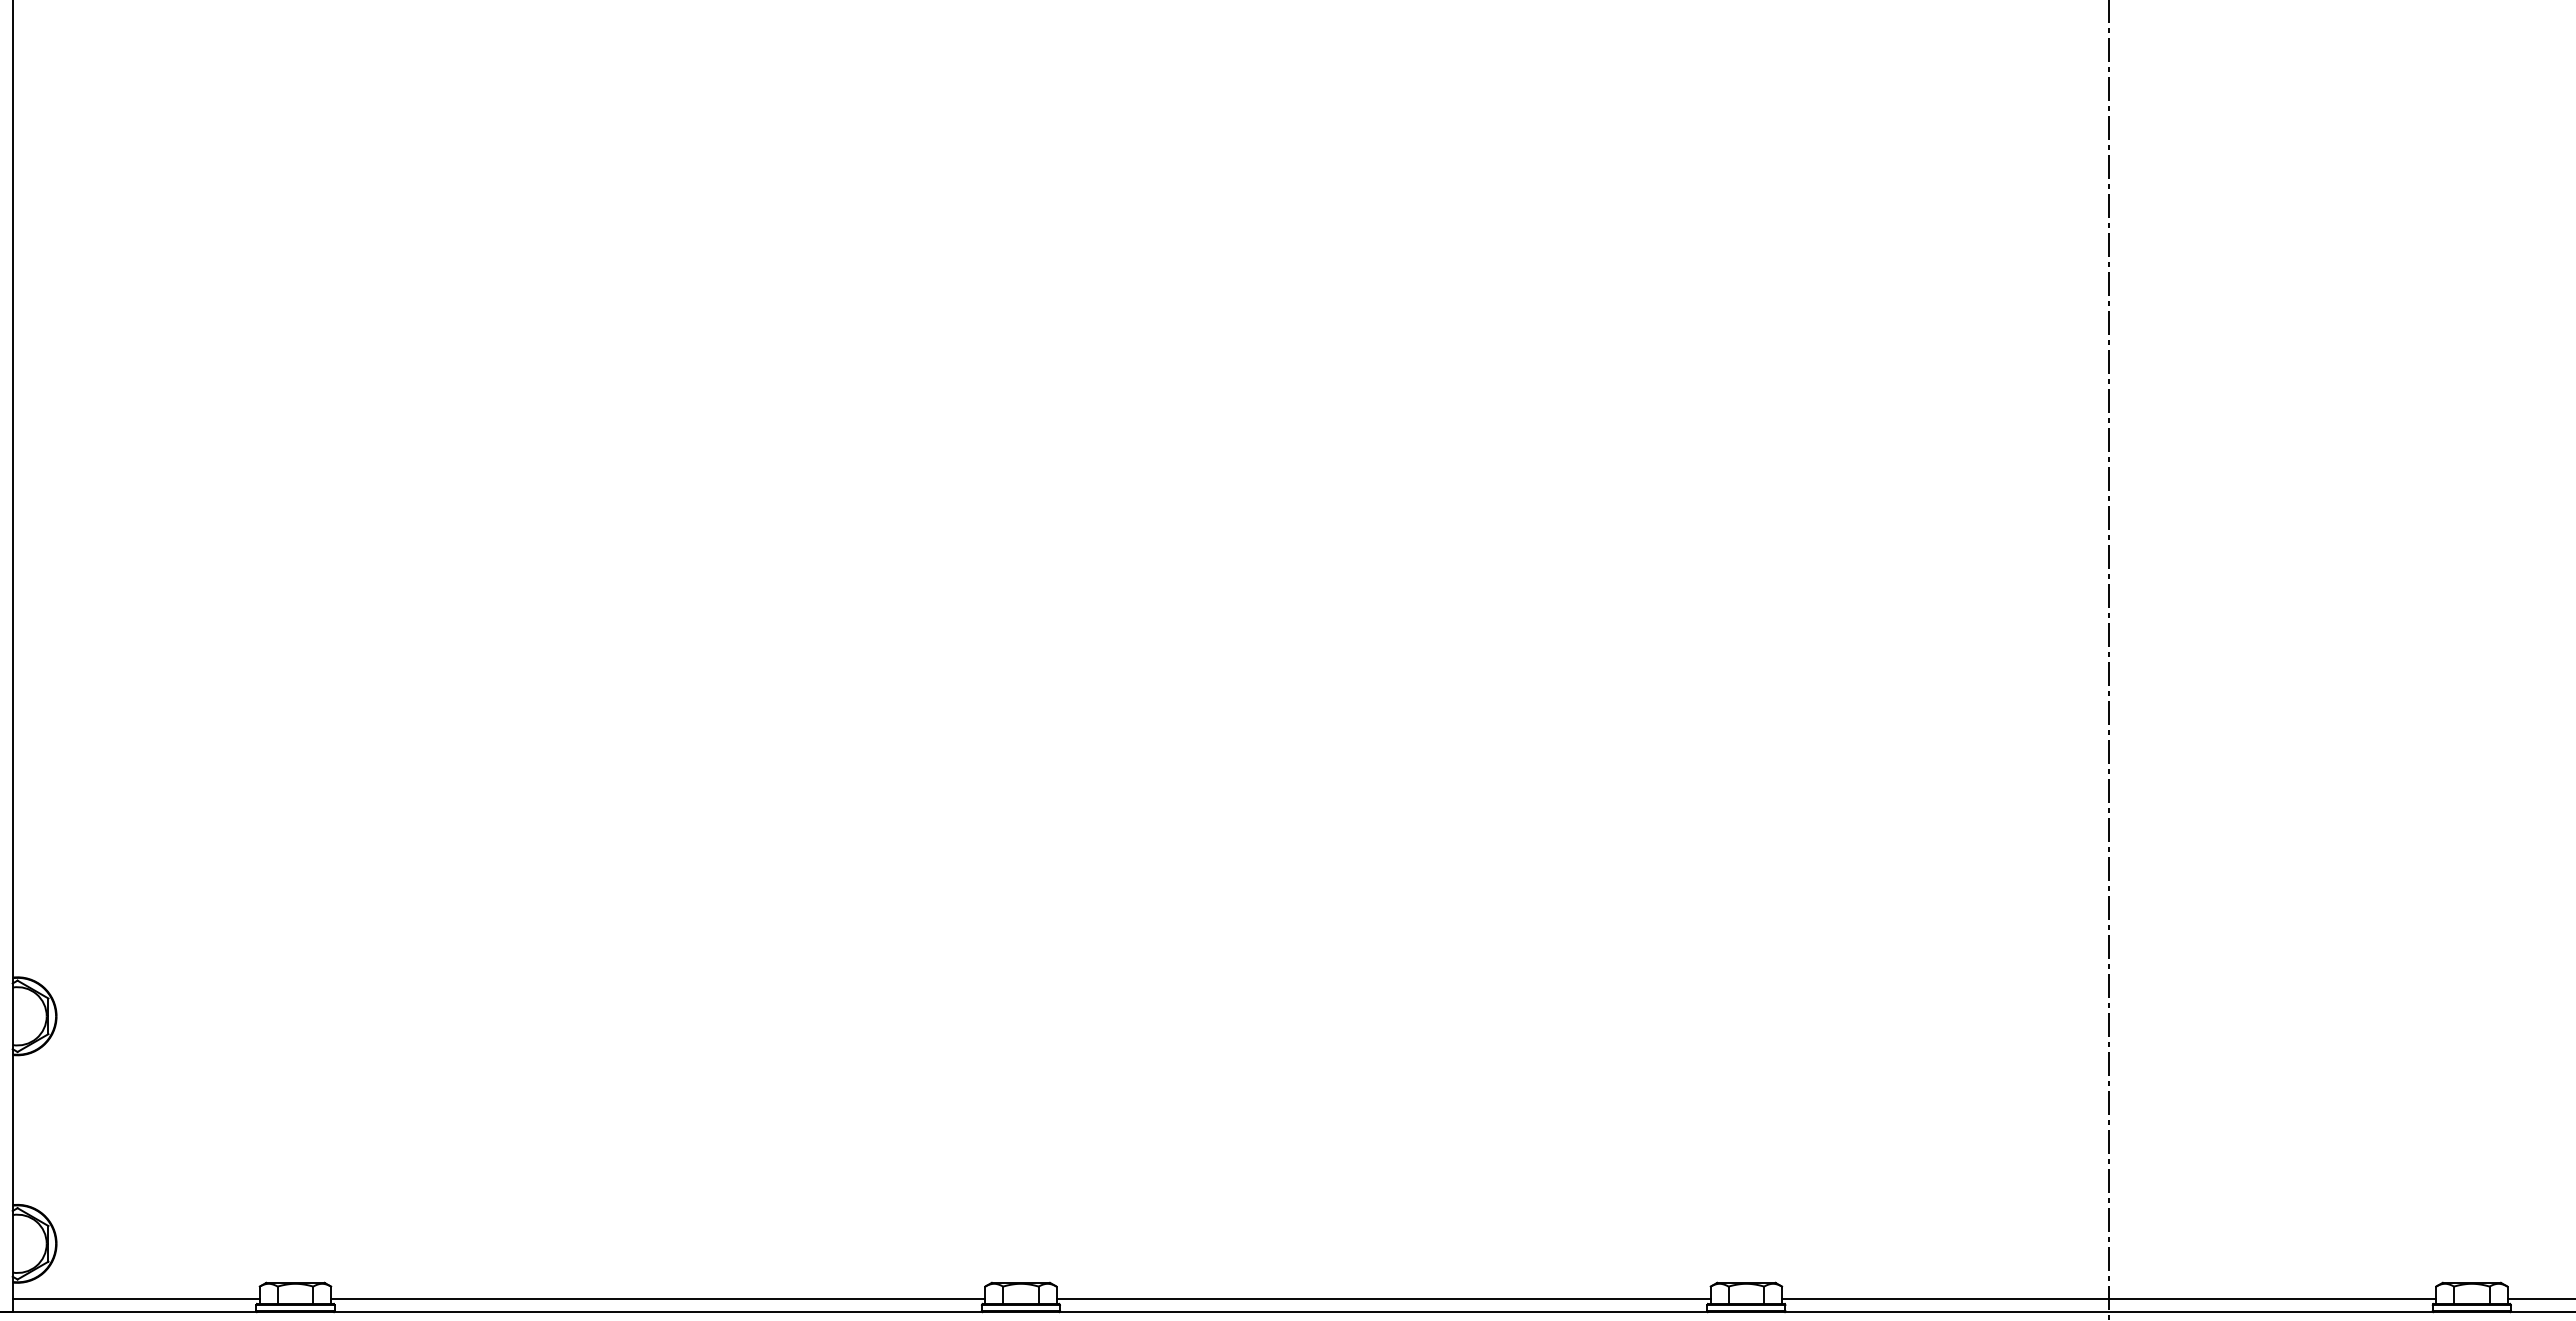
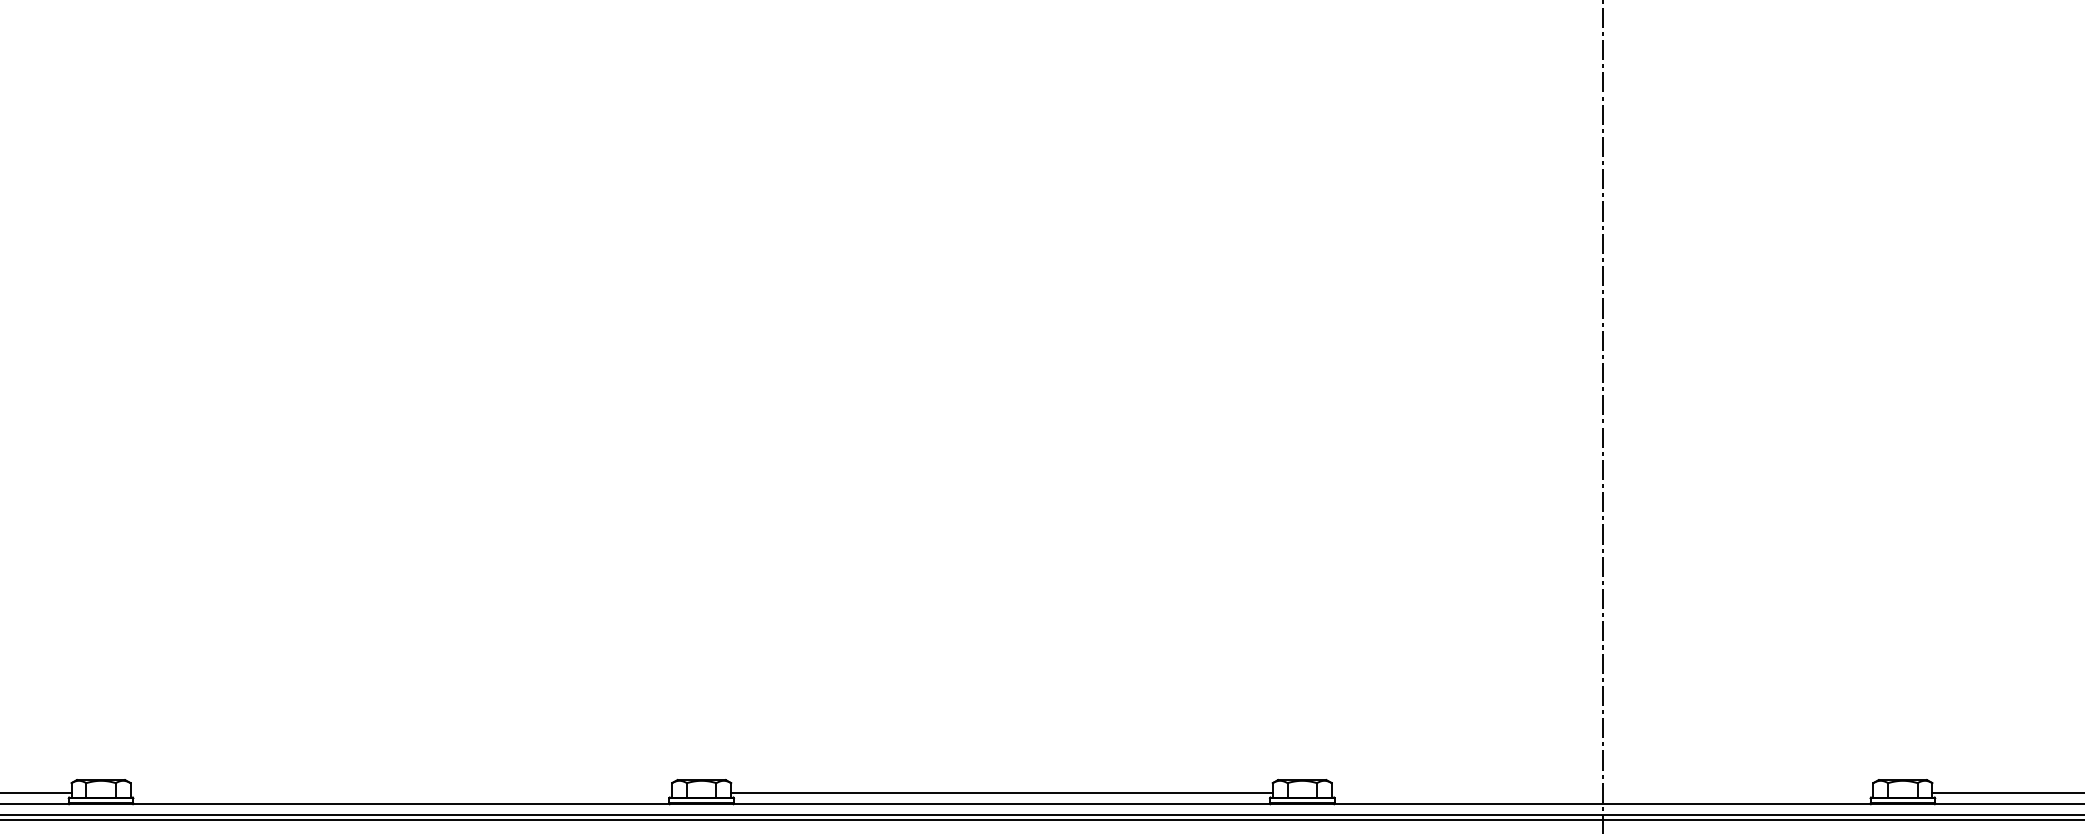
line: (658, 1299) -> (401, 793), removed
line: (2109, 1299) -> (1602, 793), removed

